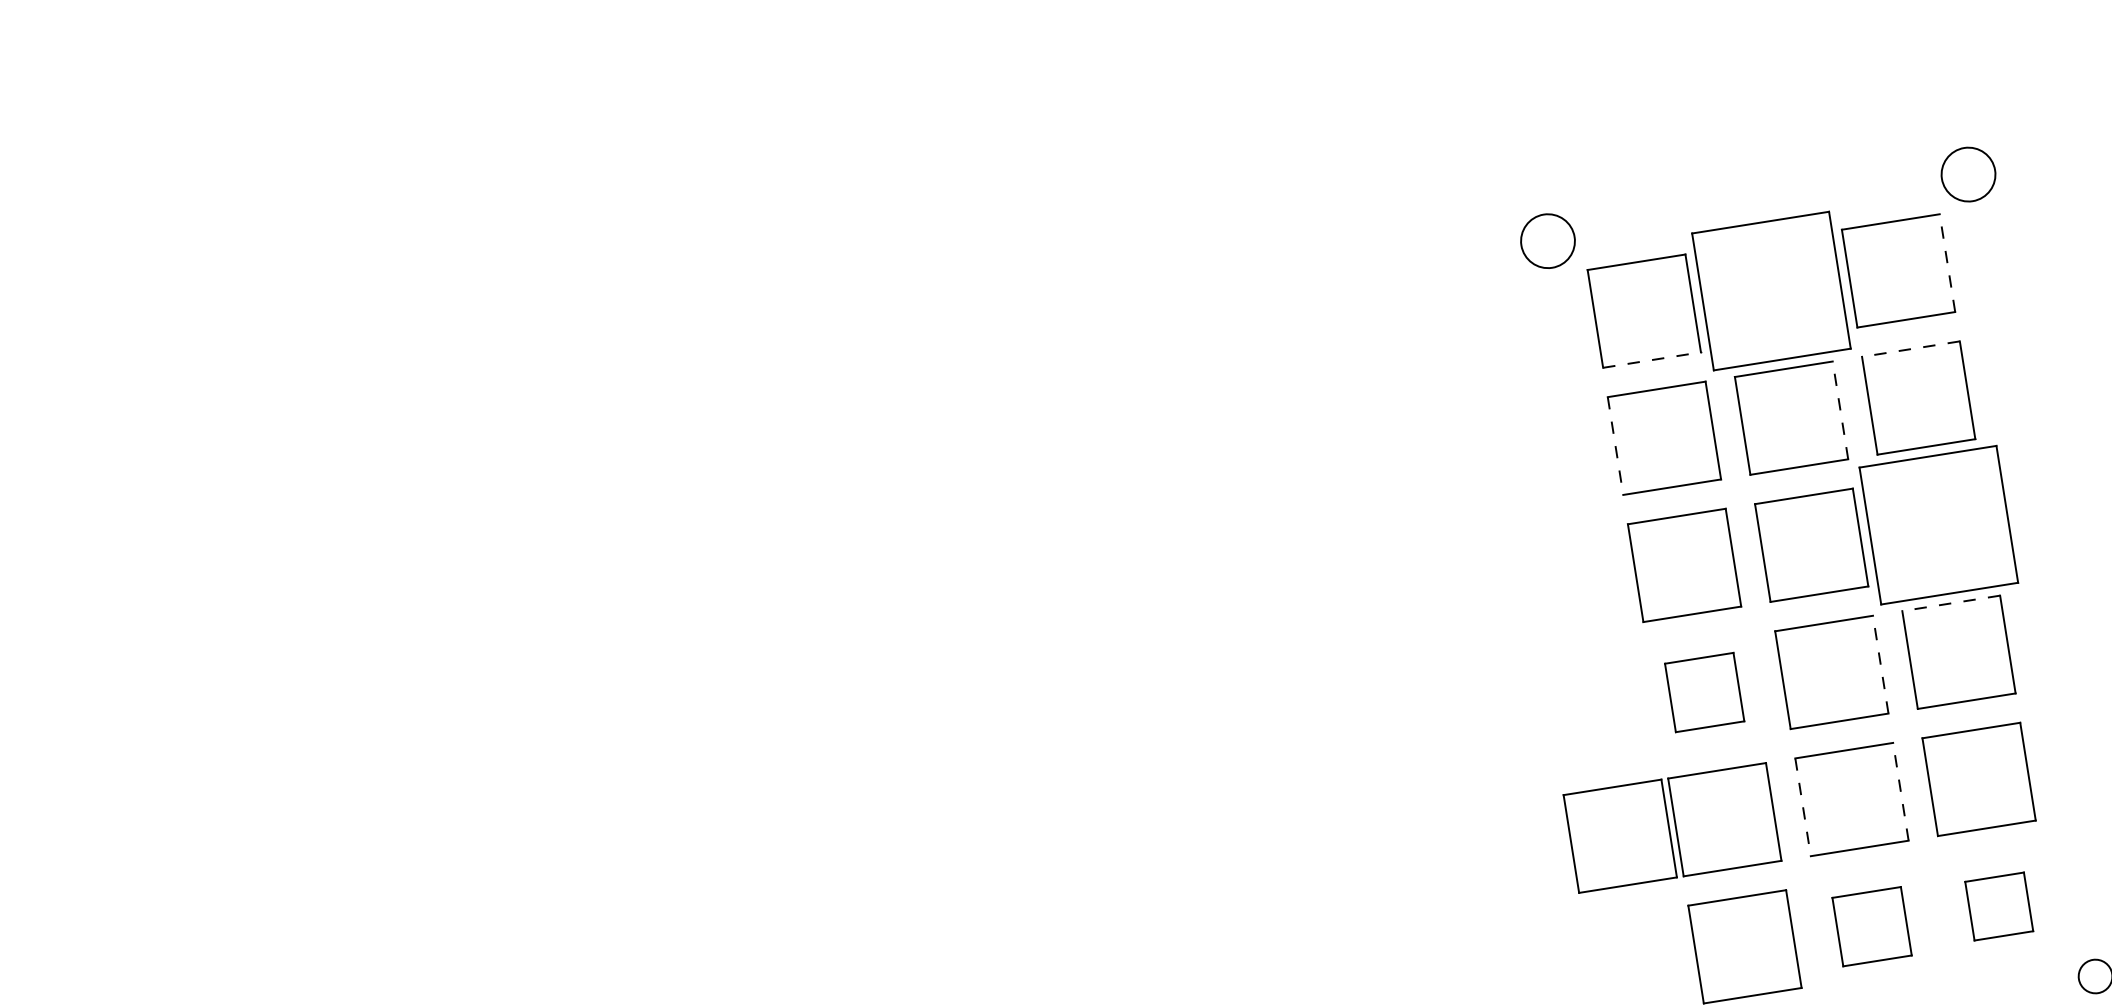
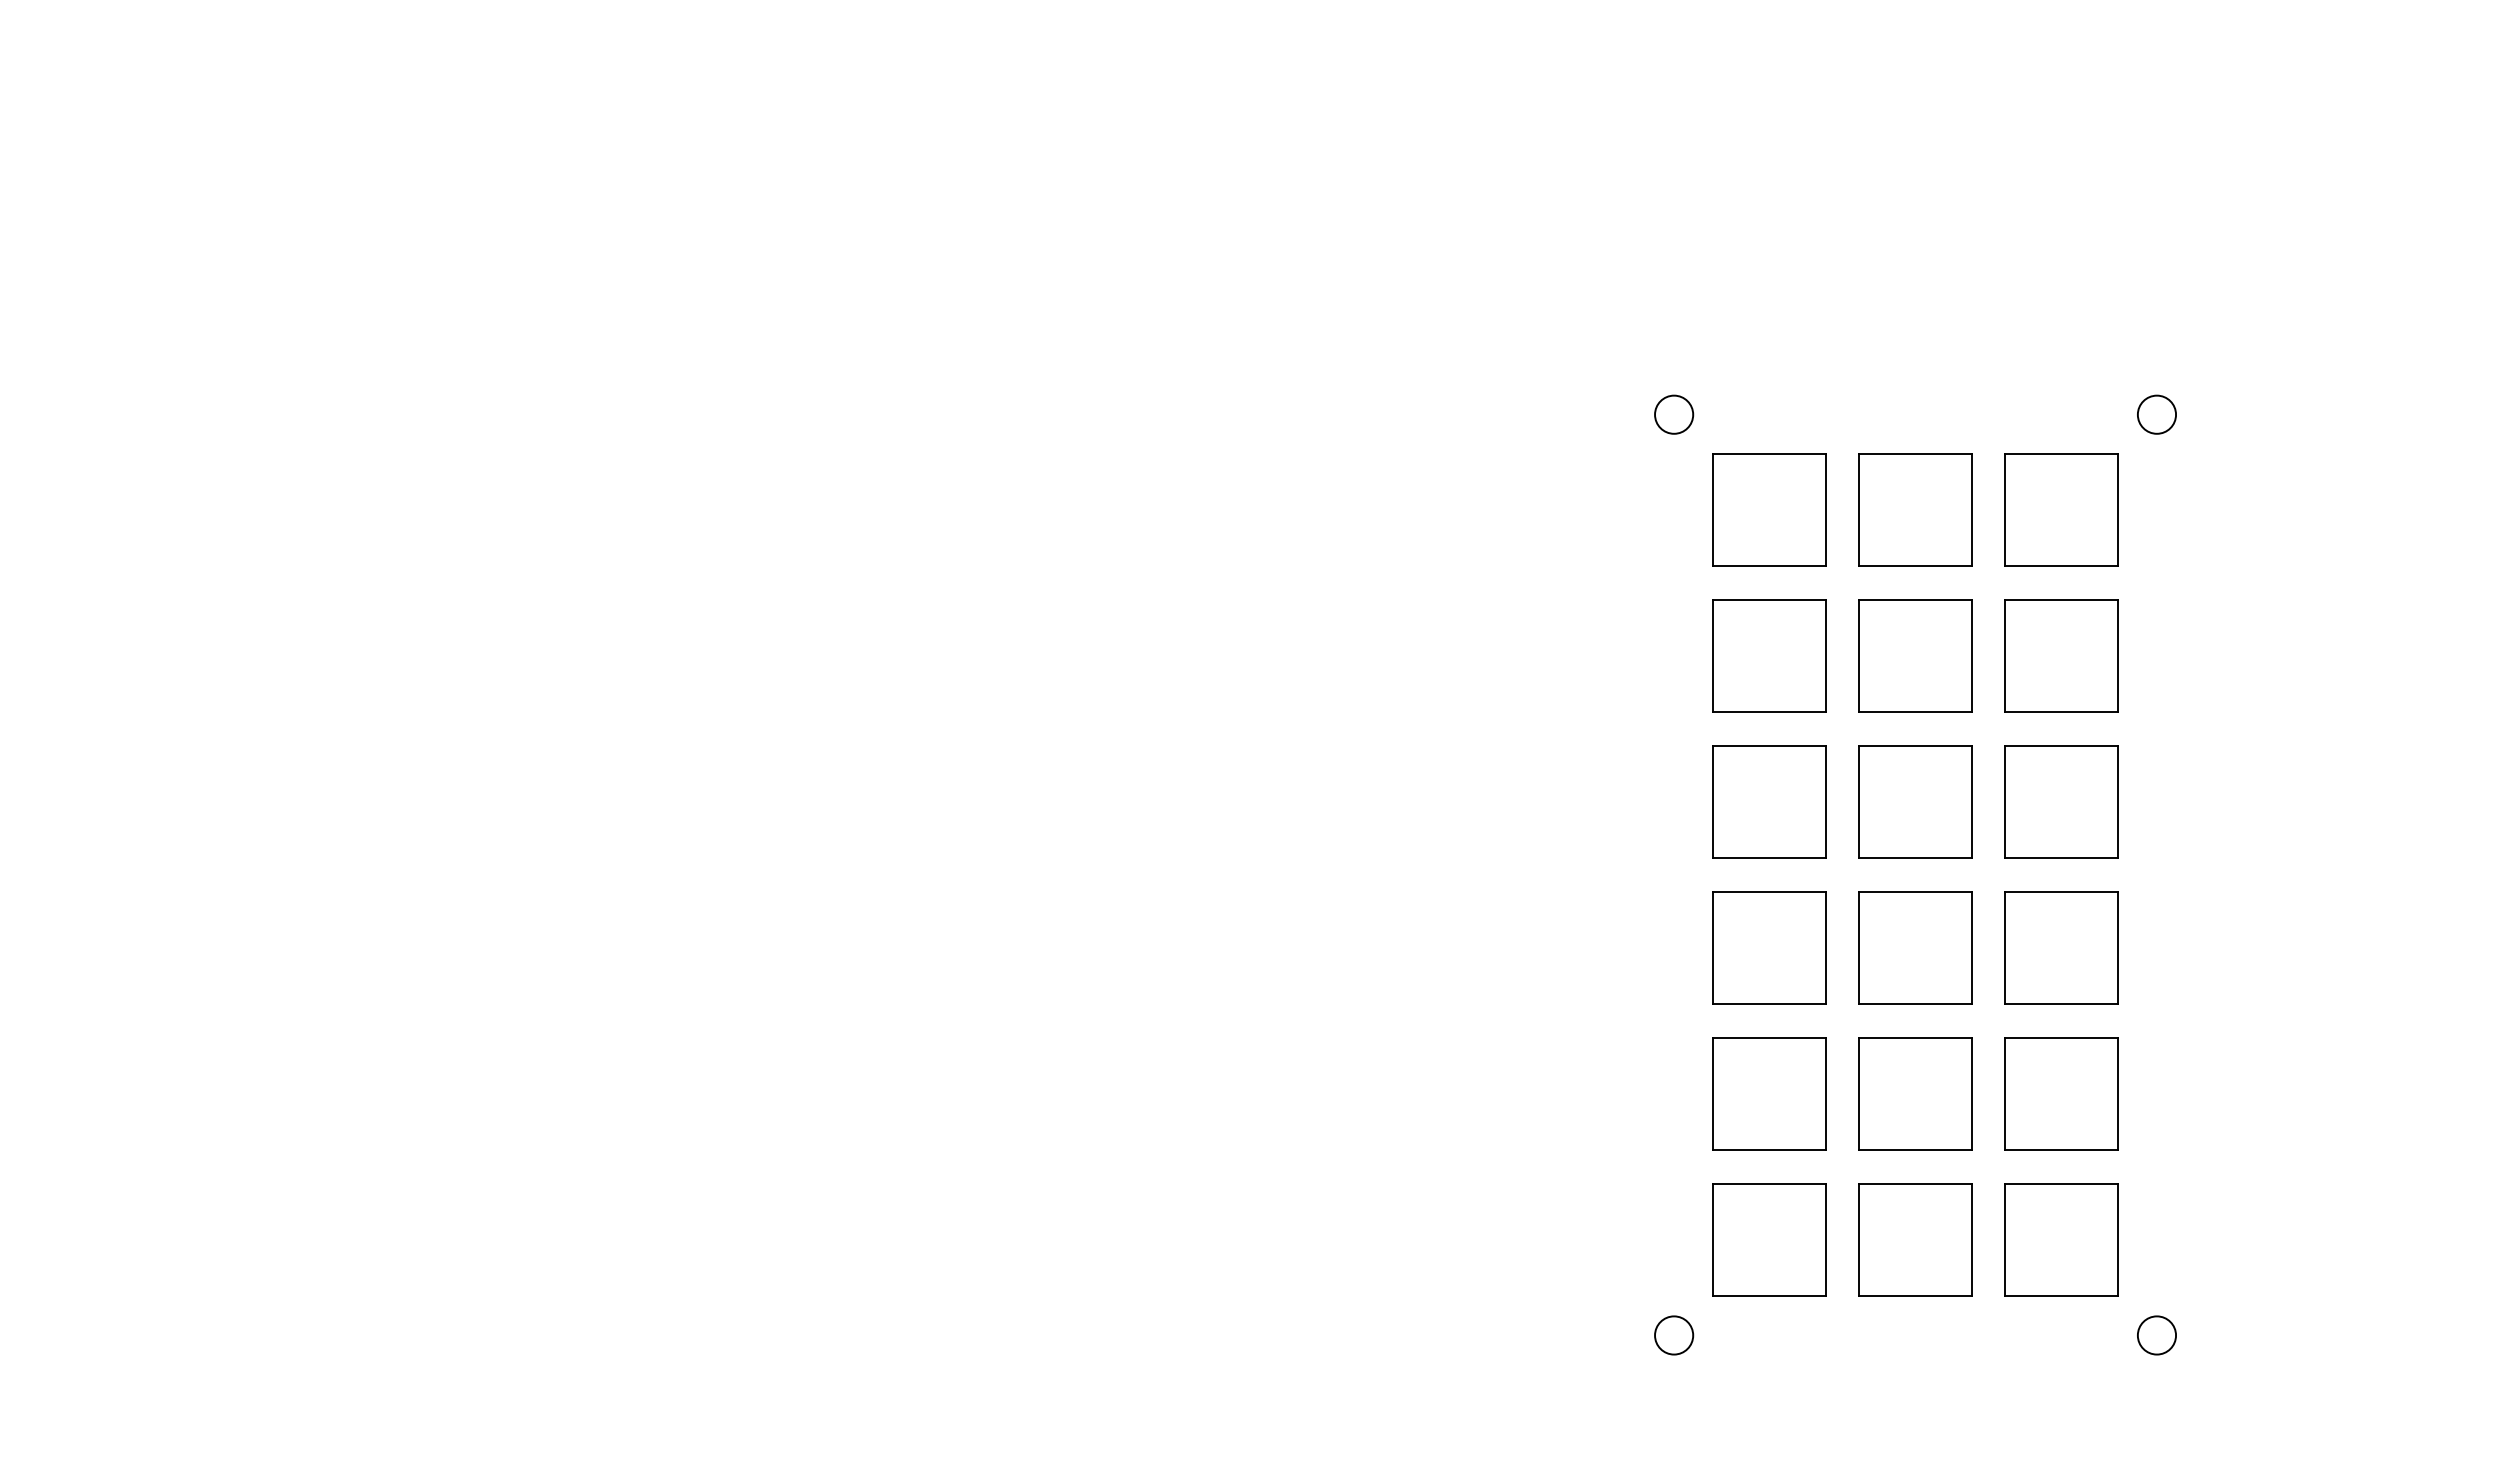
circle: (1968, 174) -> (2156, 414), size x0.62
circle: (1548, 240) -> (1674, 414), size x0.62
line: (1947, 262) -> (2117, 509), dashed -> solid
part: (1771, 290) -> (1915, 509), size x0.71
line: (1911, 349) -> (2061, 600), dashed -> solid
line: (1652, 360) -> (1770, 566), dashed -> solid
line: (1840, 409) -> (1971, 655), dashed -> solid
line: (1615, 446) -> (1713, 656), dashed -> solid
part: (1938, 524) -> (2061, 801), size x0.71
line: (1951, 603) -> (2061, 891), dashed -> solid
line: (1880, 664) -> (1971, 947), dashed -> solid
part: (1704, 692) -> (1769, 947), size x1.43
line: (1900, 791) -> (1971, 1093), dashed -> solid
line: (1803, 807) -> (1859, 1094), dashed -> solid
part: (1620, 835) -> (1649, 1093), removed
part: (1999, 906) -> (2061, 1239), size x1.67
part: (1872, 926) -> (1915, 1239), size x1.43

